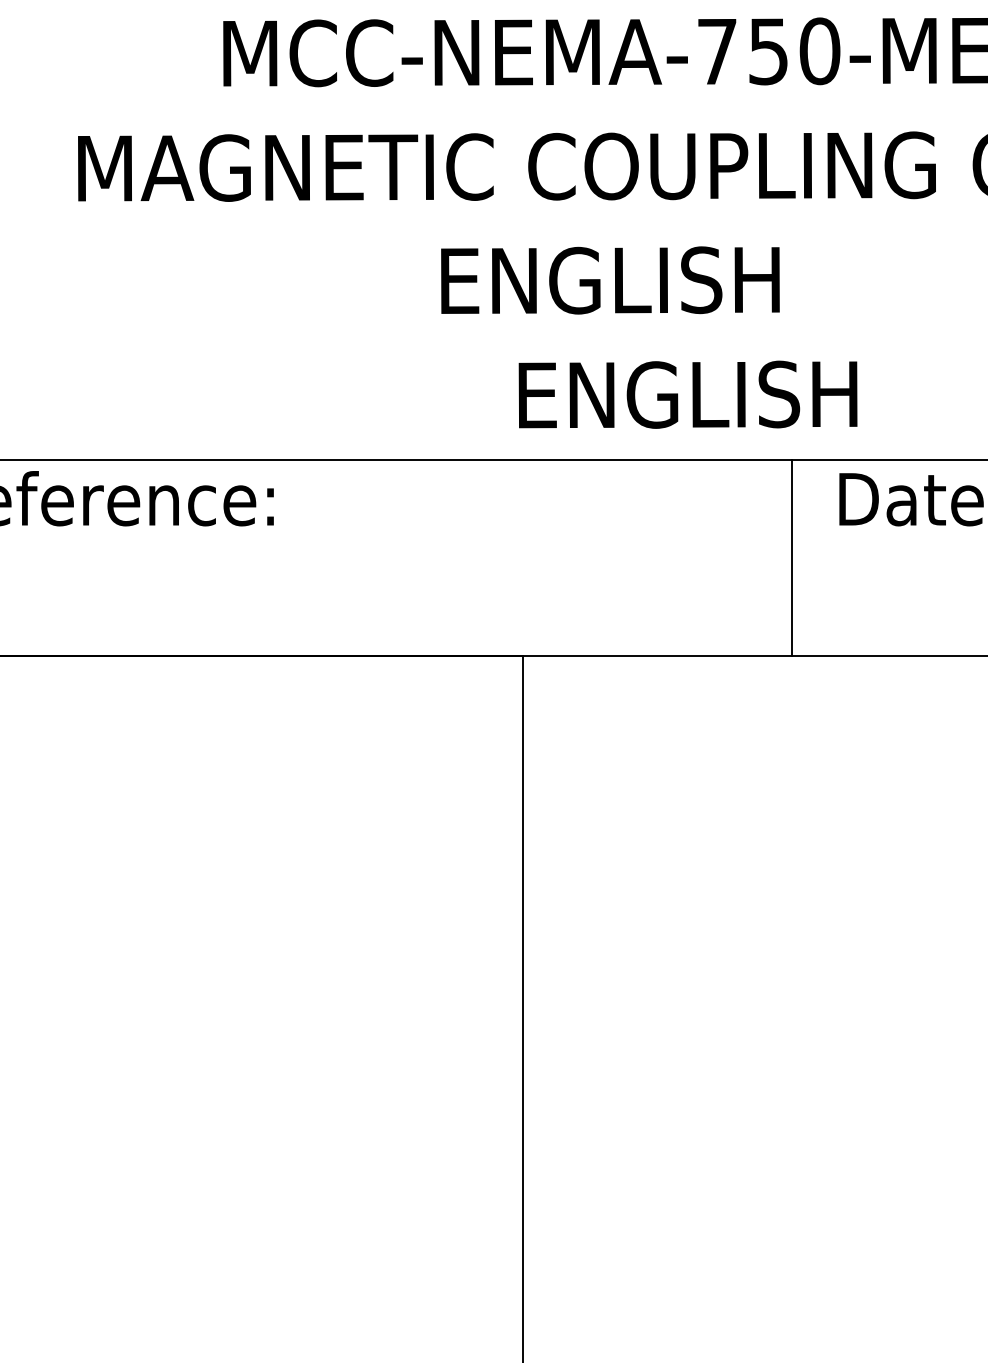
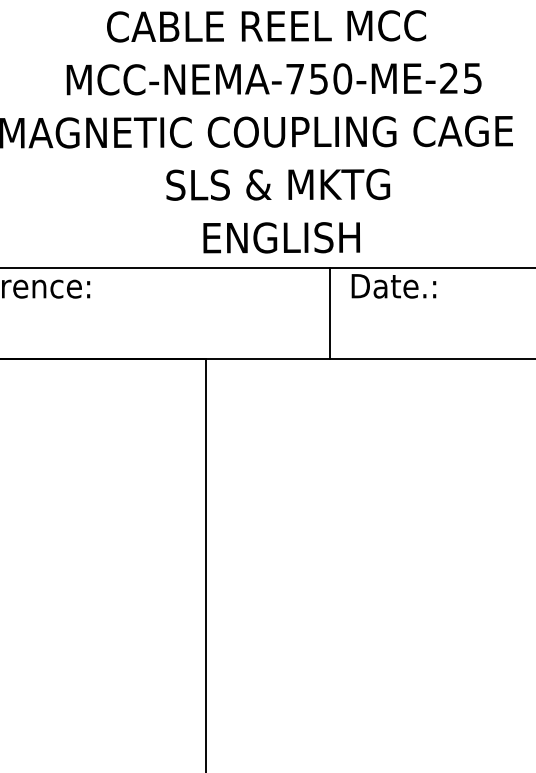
text: (681, 279) -> (278, 184), ENGLISH -> SLS & MKTG

